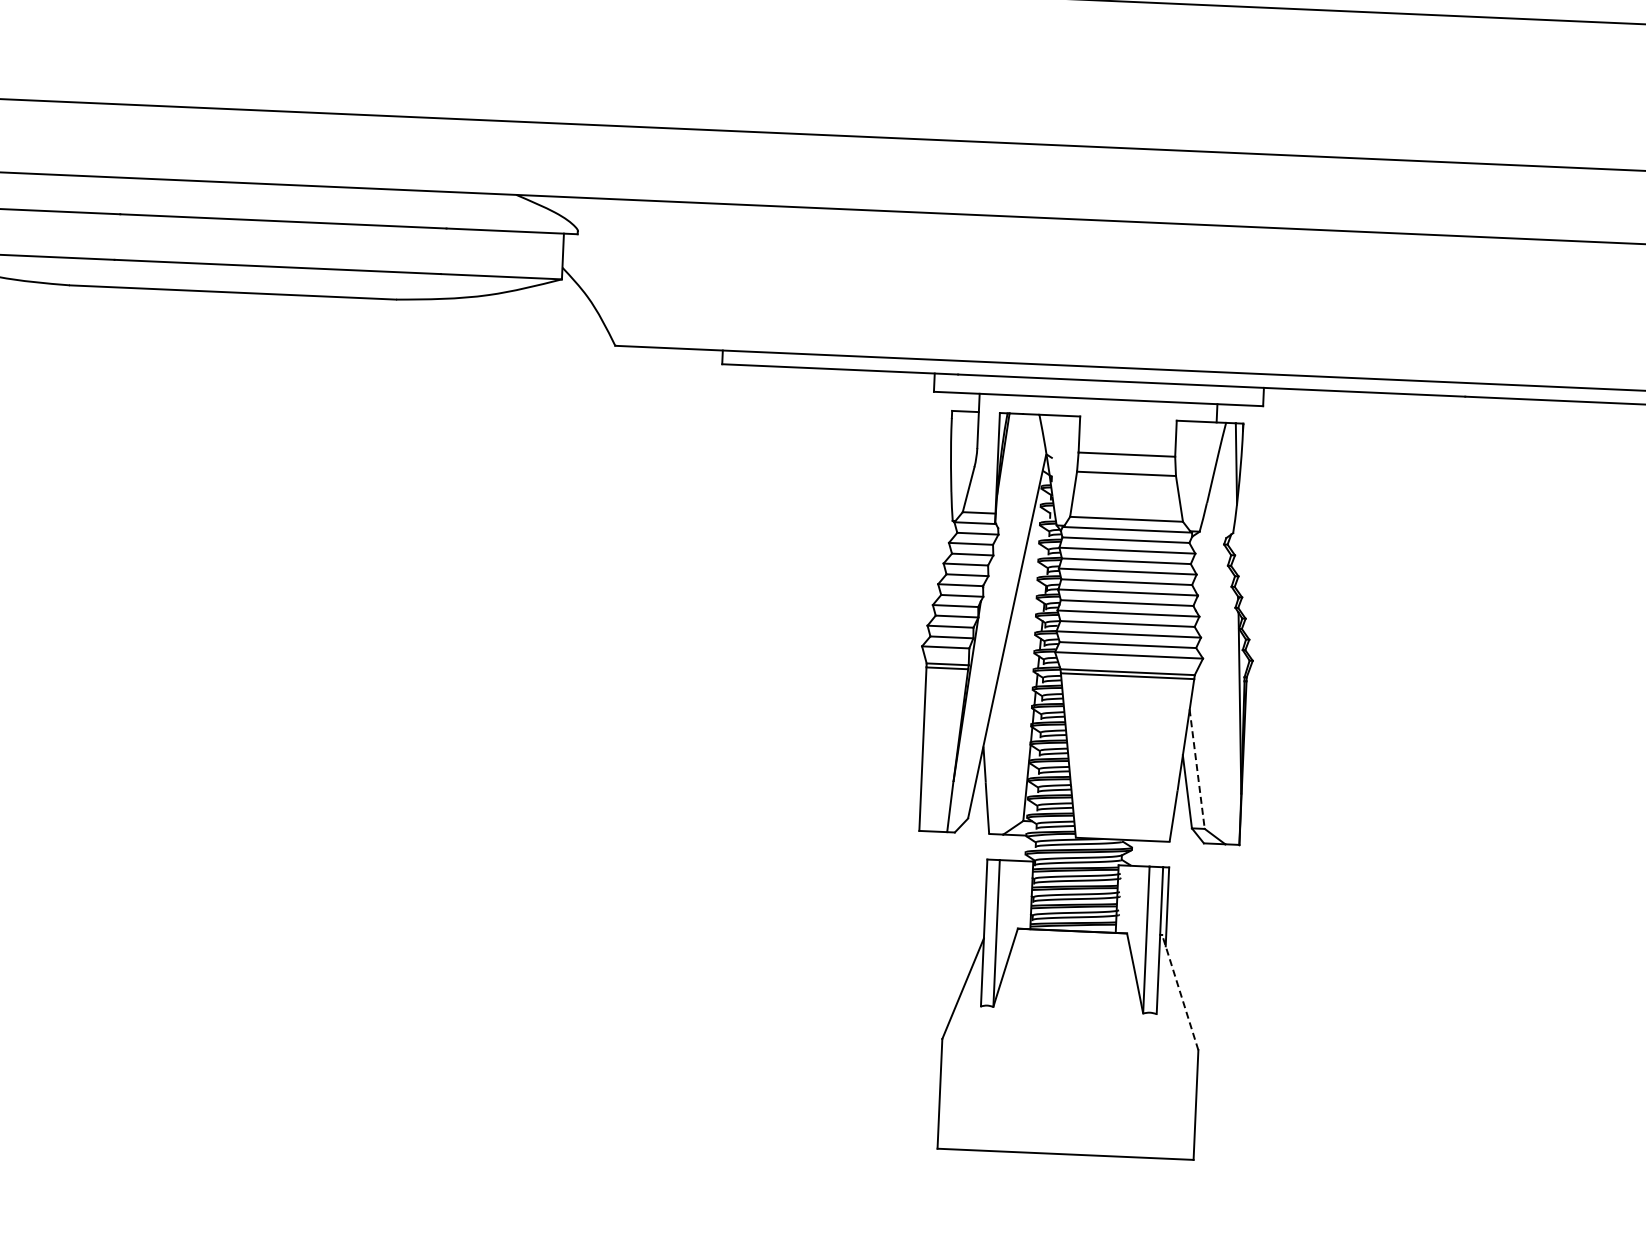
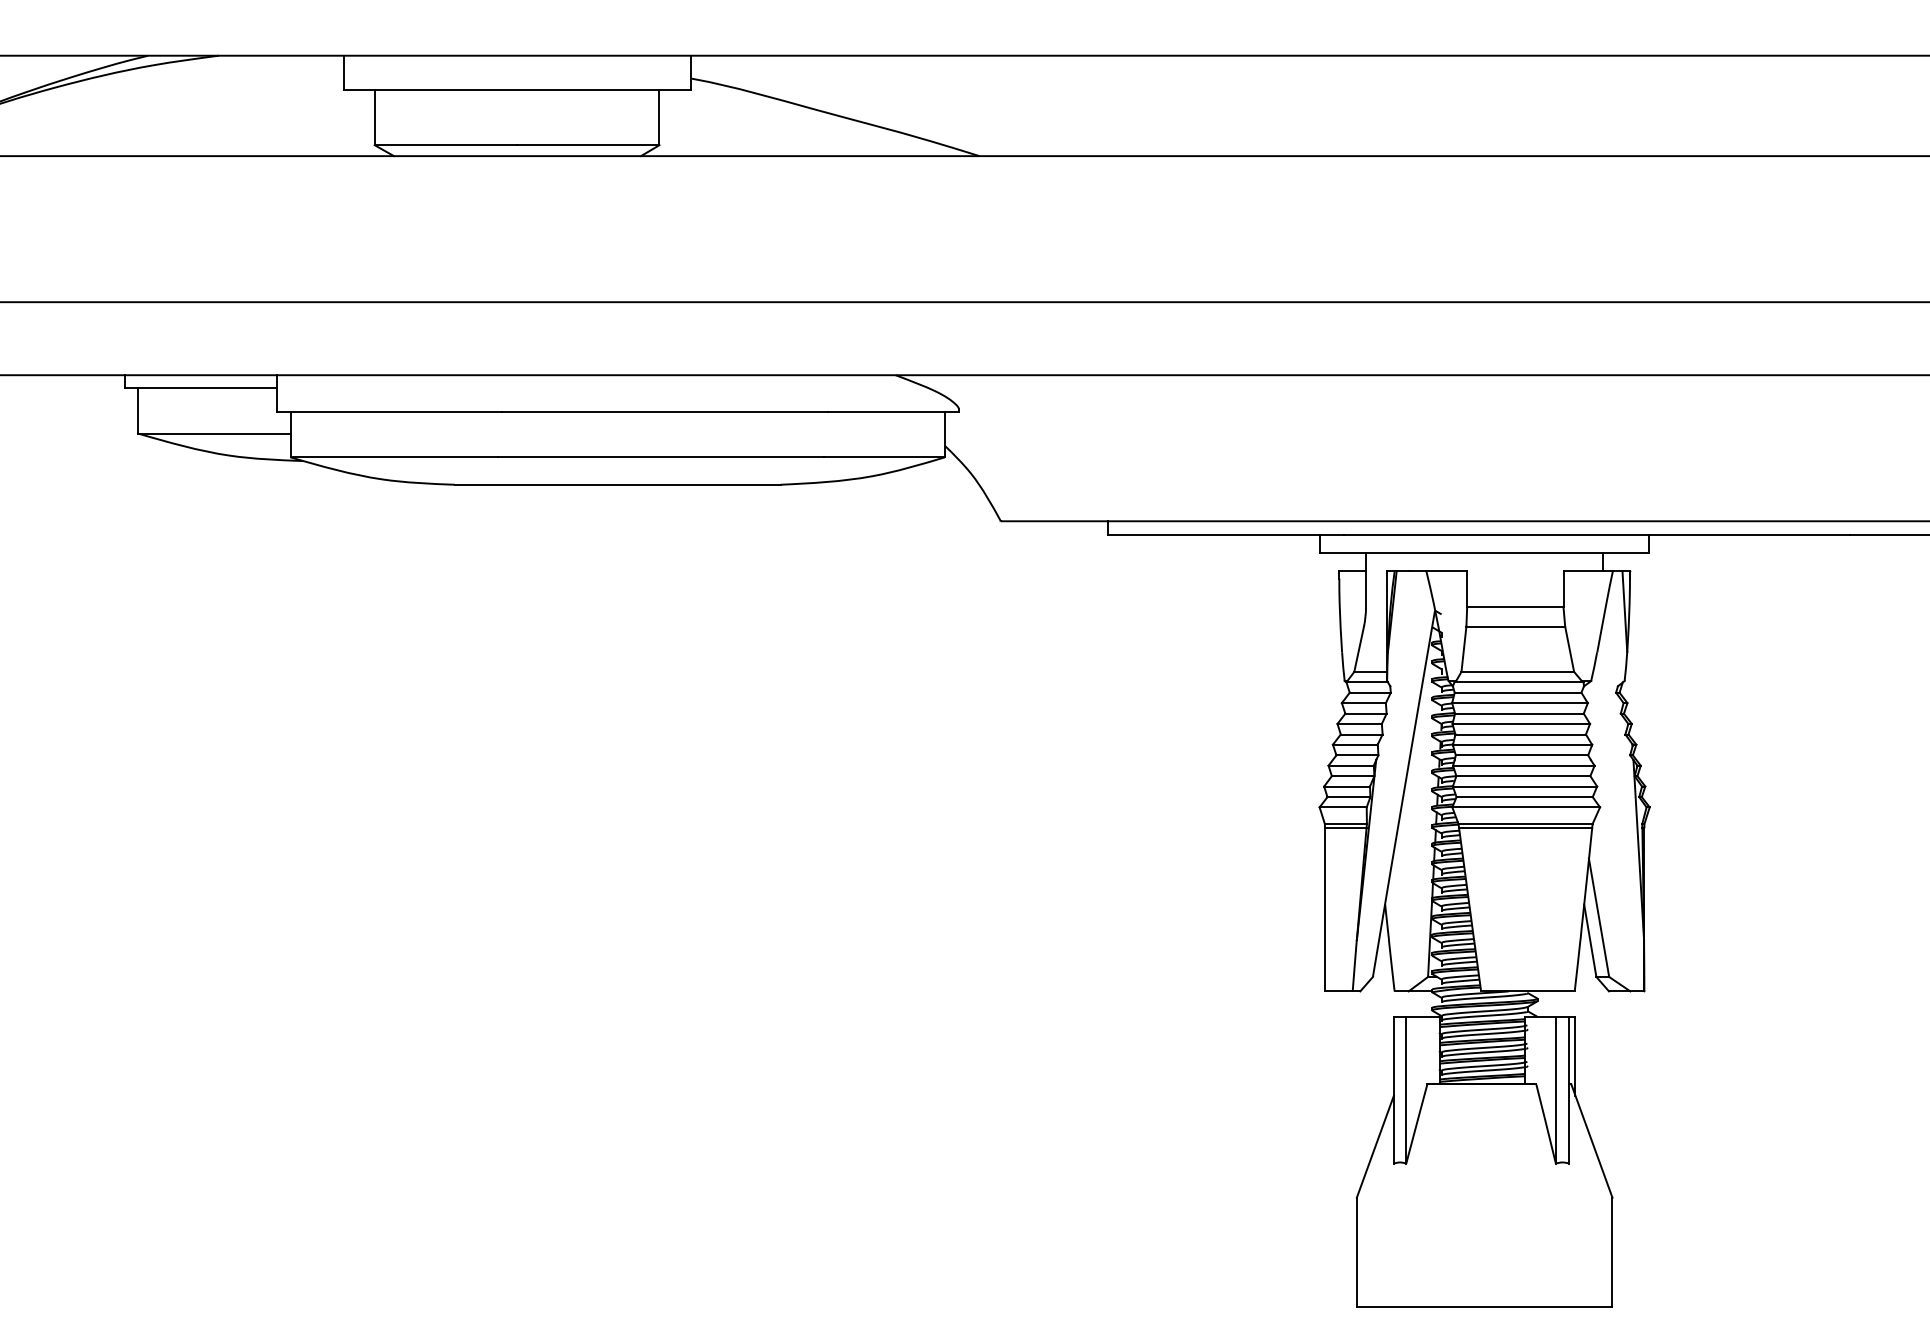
line: (1197, 769) -> (1599, 918), dashed -> solid
line: (1179, 991) -> (1591, 1140), dashed -> solid

